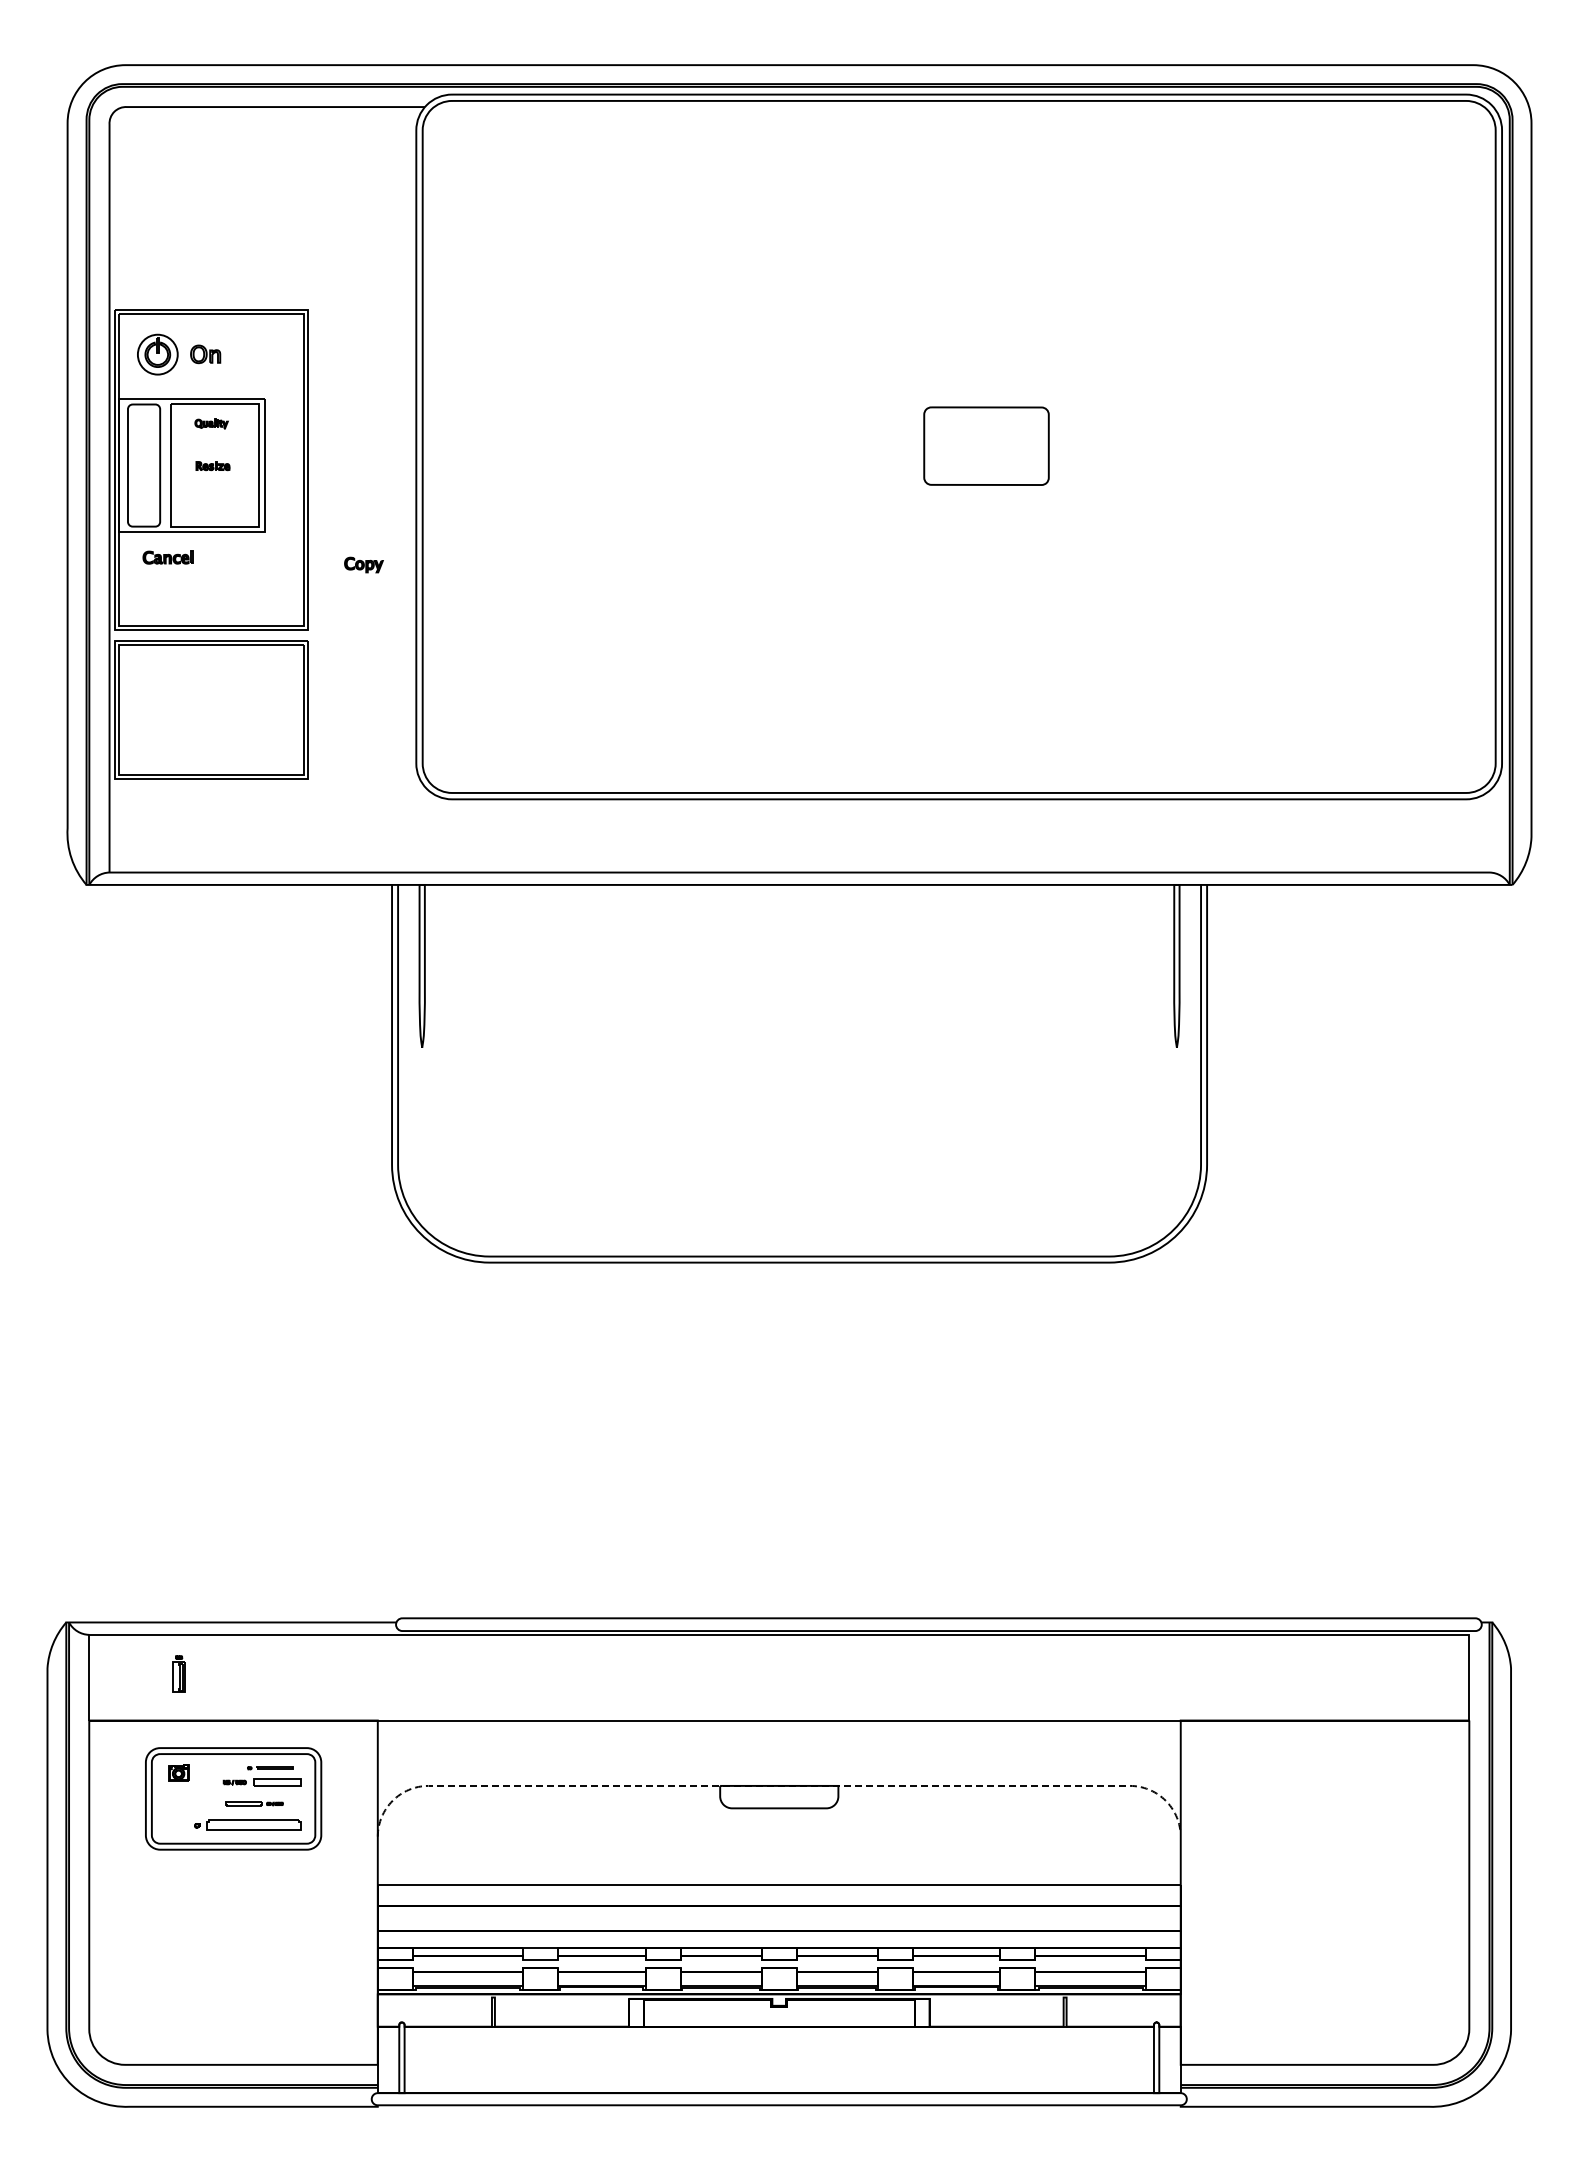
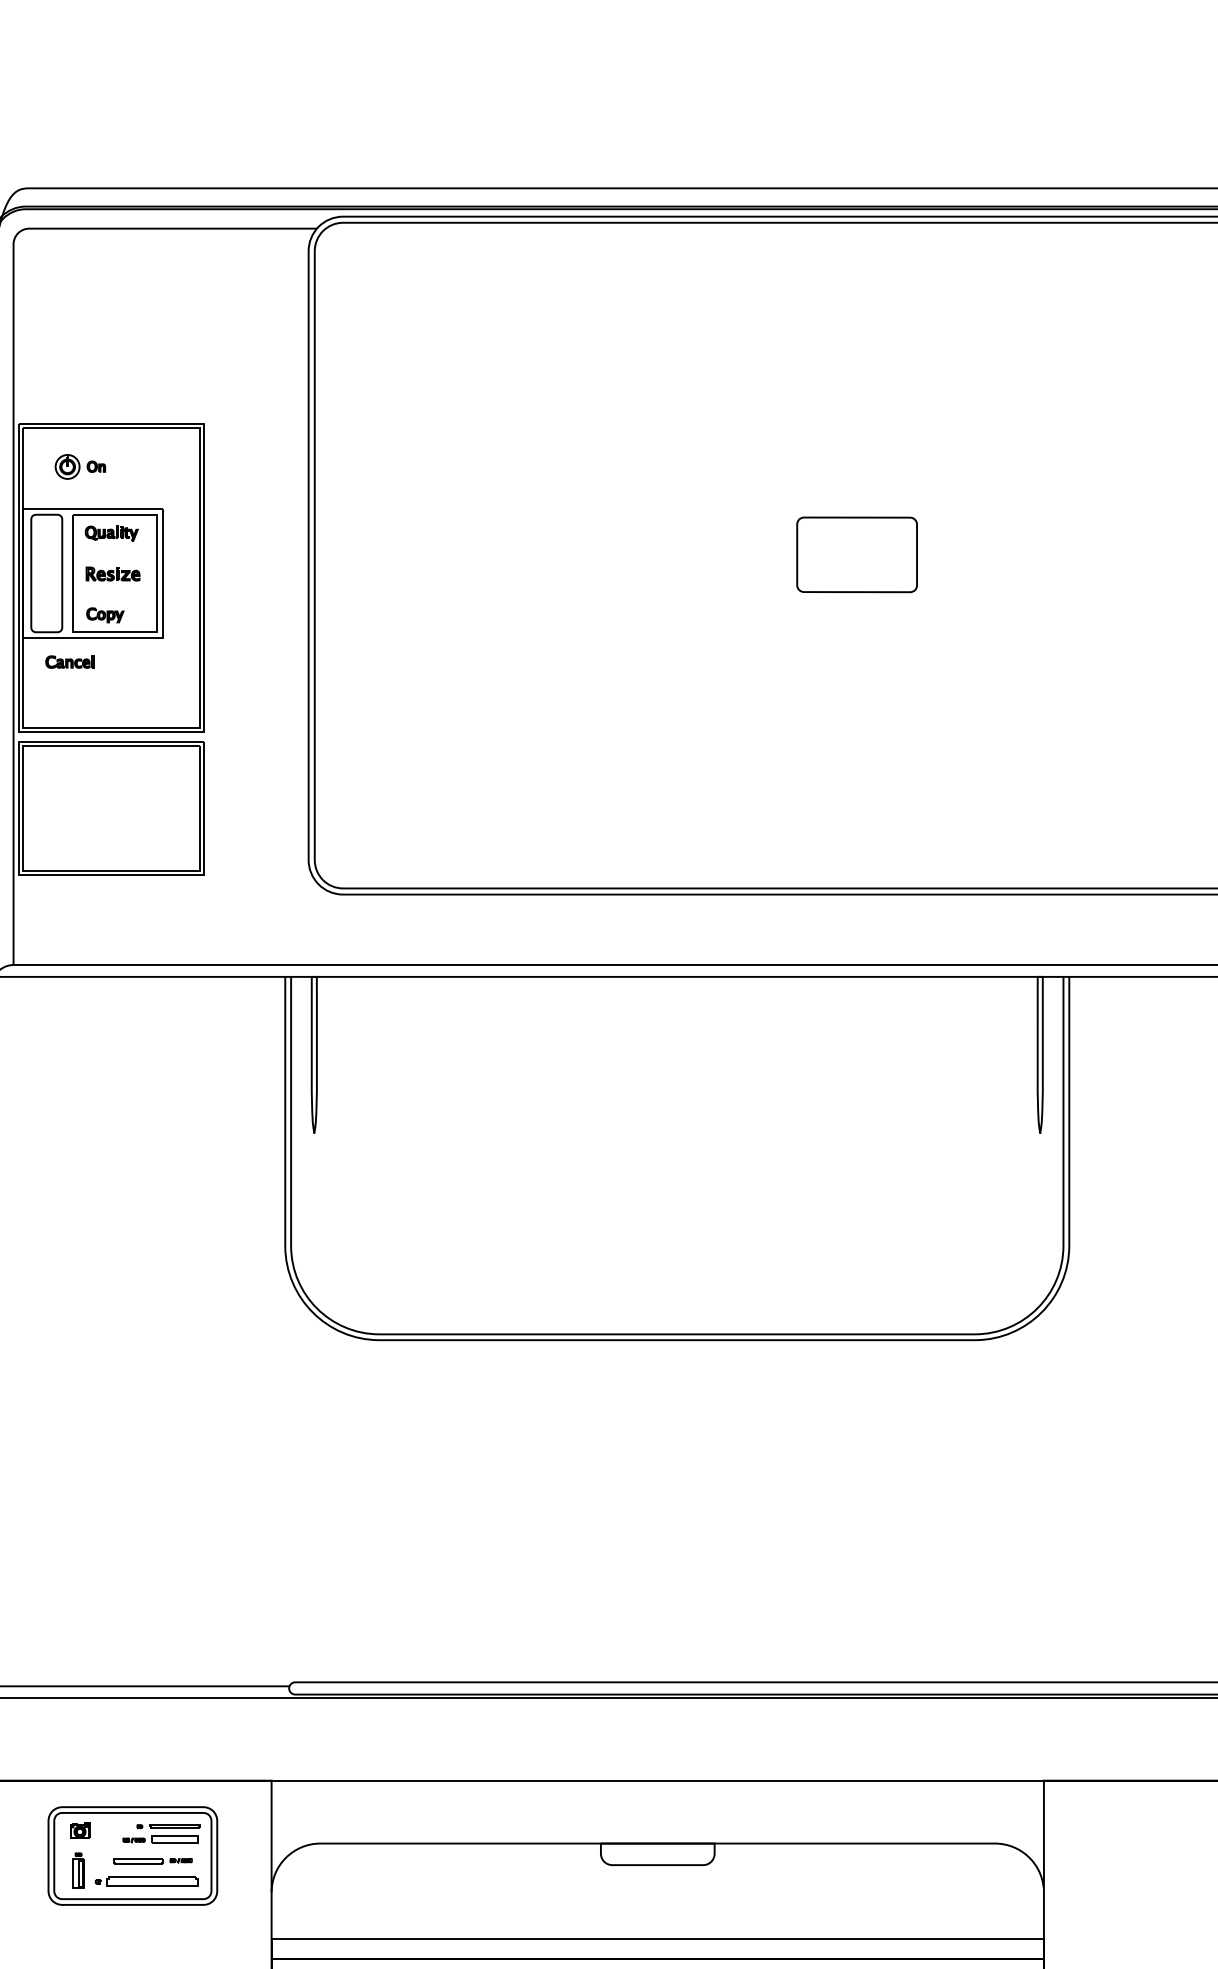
part: (178, 354) -> (79, 466), size x0.62
part: (211, 423) -> (111, 533), size x1.67
part: (212, 465) -> (112, 573), size x1.67
part: (363, 564) -> (104, 614), moved
part: (178, 1673) -> (77, 1870), moved
part: (270, 1767) -> (168, 1825), size x1.43
line: (776, 1785) -> (655, 1843), dashed -> solid
part: (254, 1804) -> (152, 1861), size x1.43

